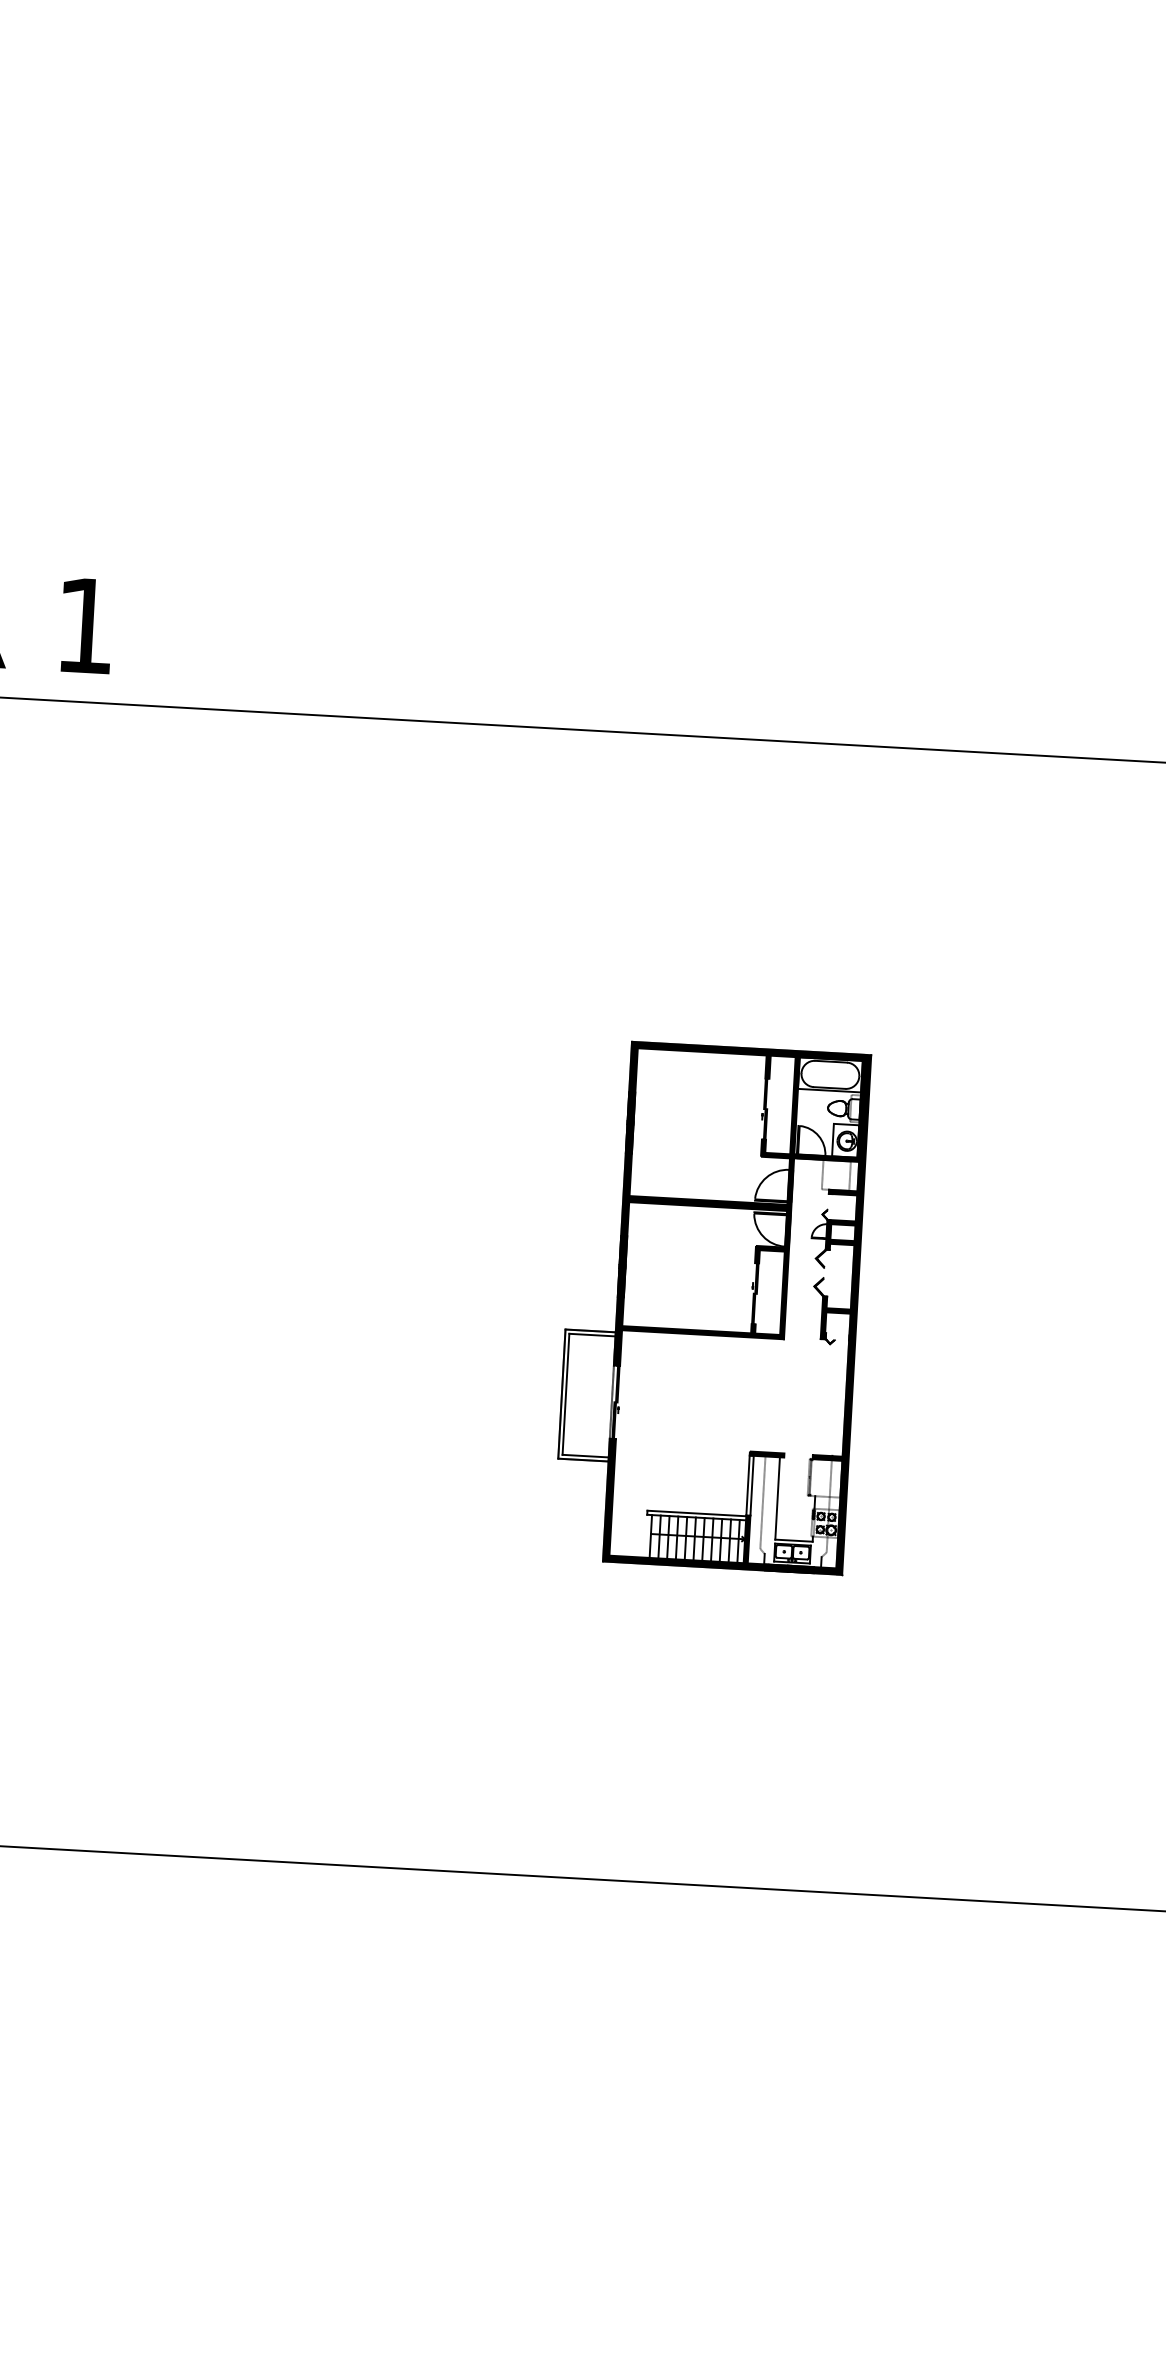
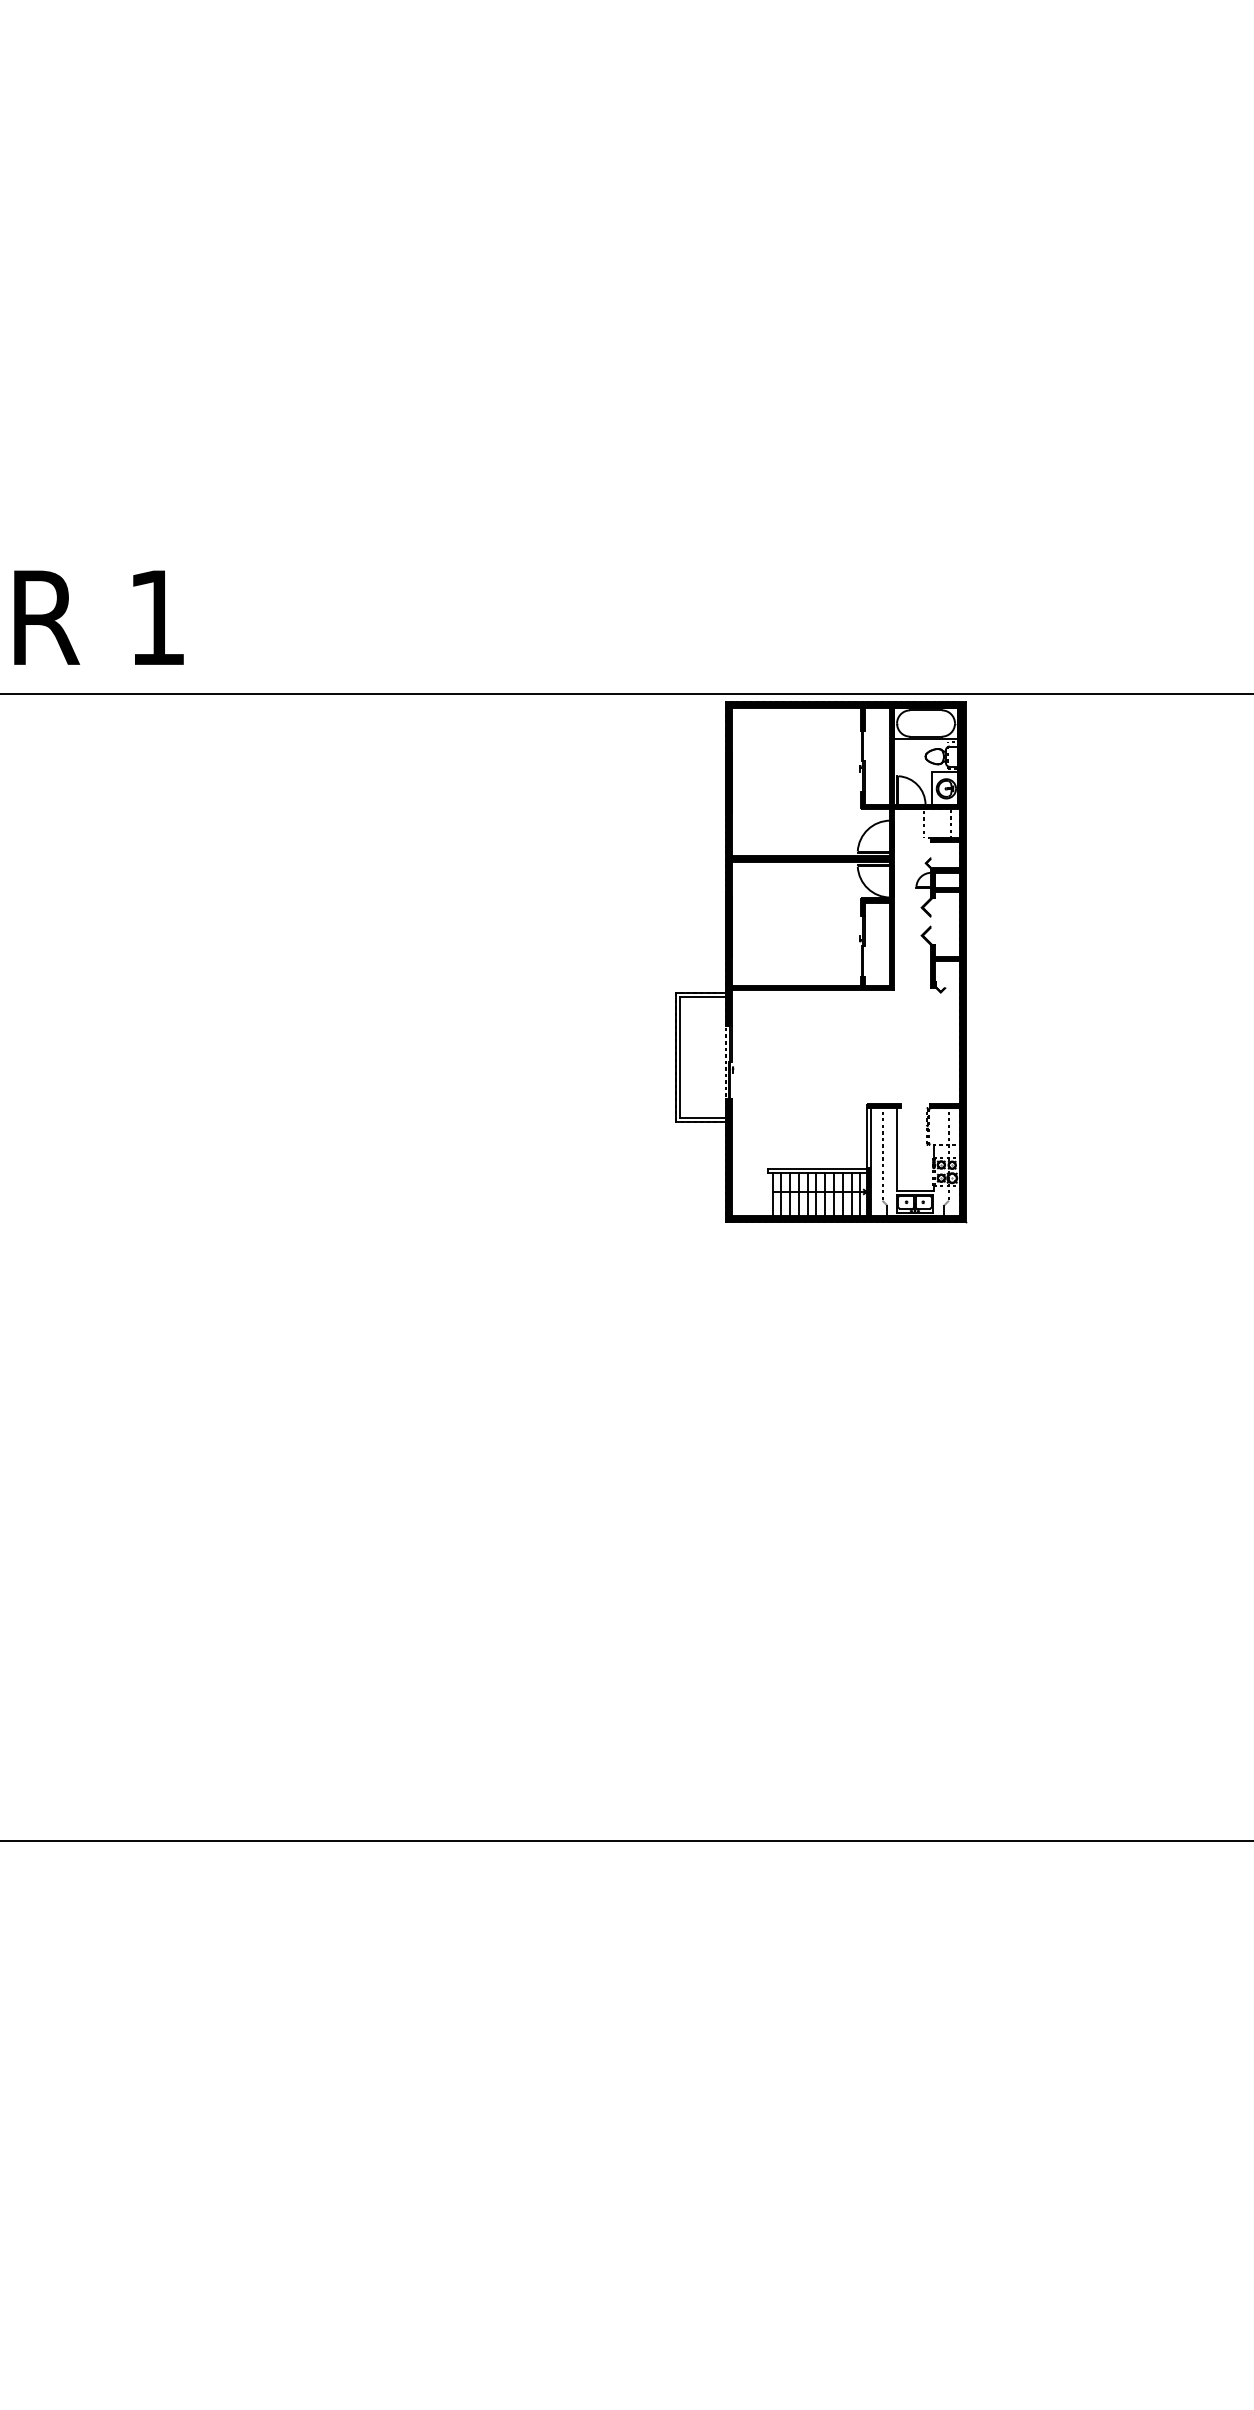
part: (712, 1307) -> (821, 962), moved

